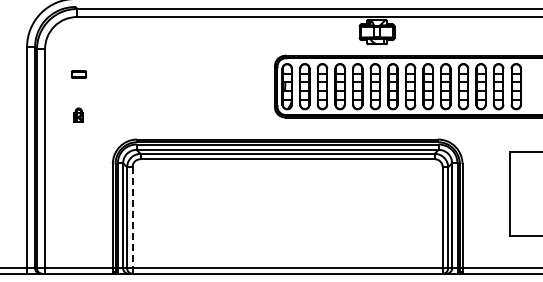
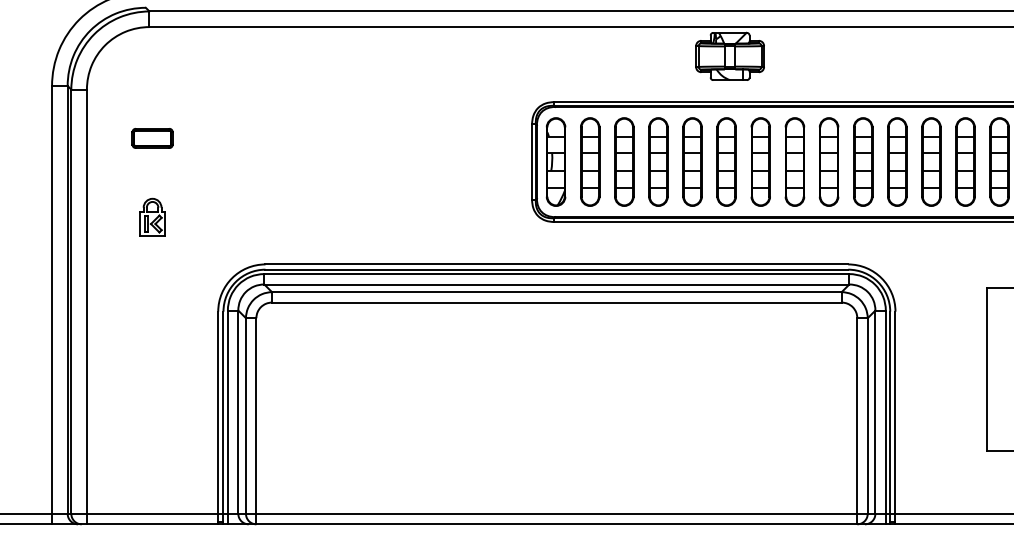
part: (78, 74) -> (151, 138), size x1.43
part: (78, 114) -> (151, 215), size x1.43
line: (132, 221) -> (256, 423), dashed -> solid

